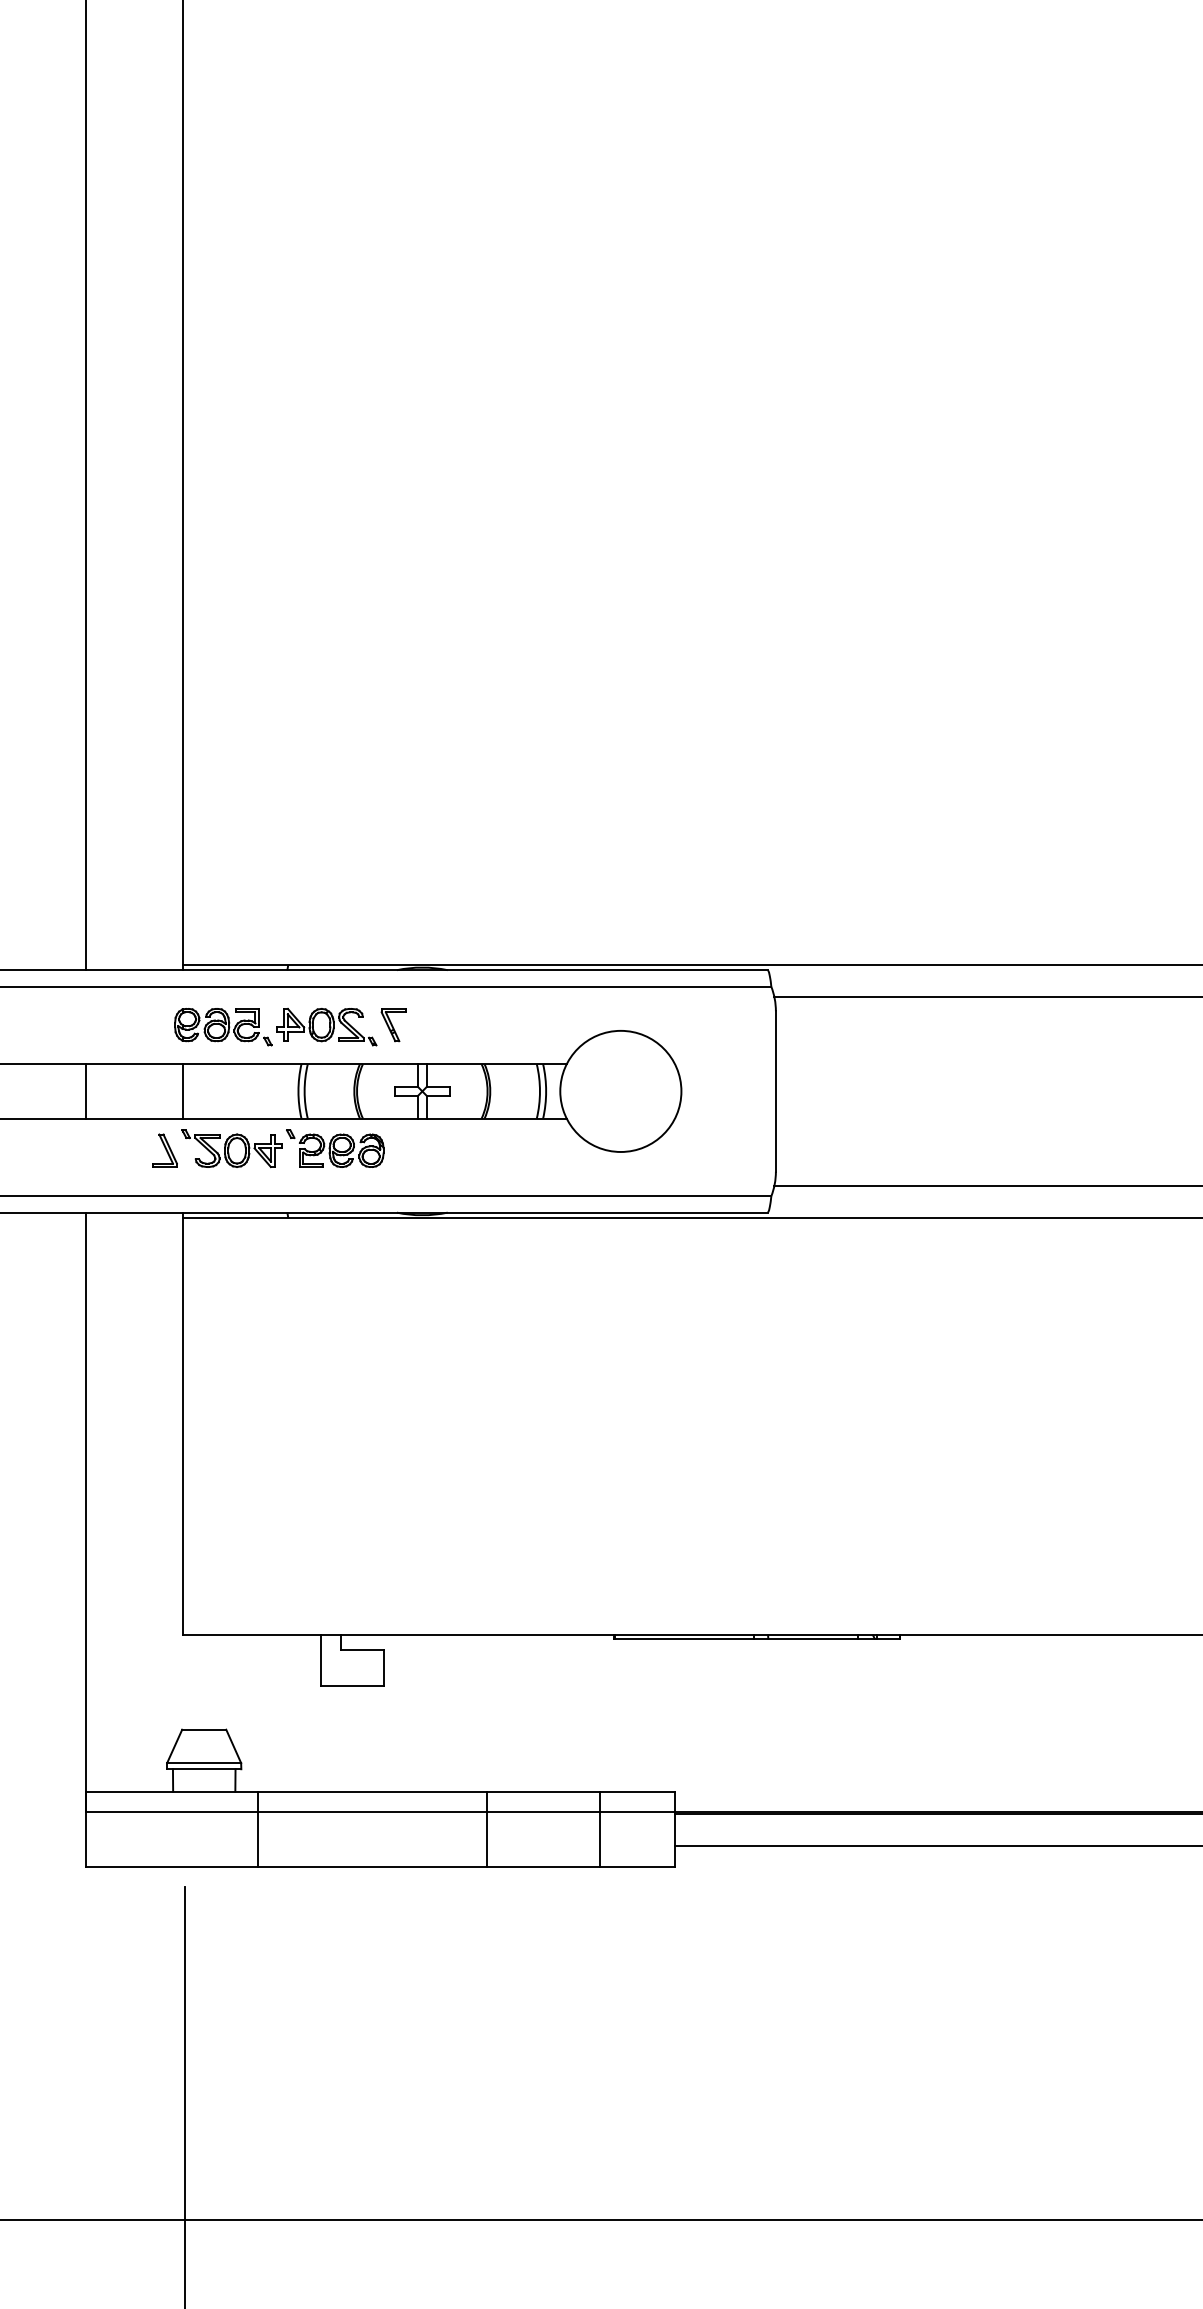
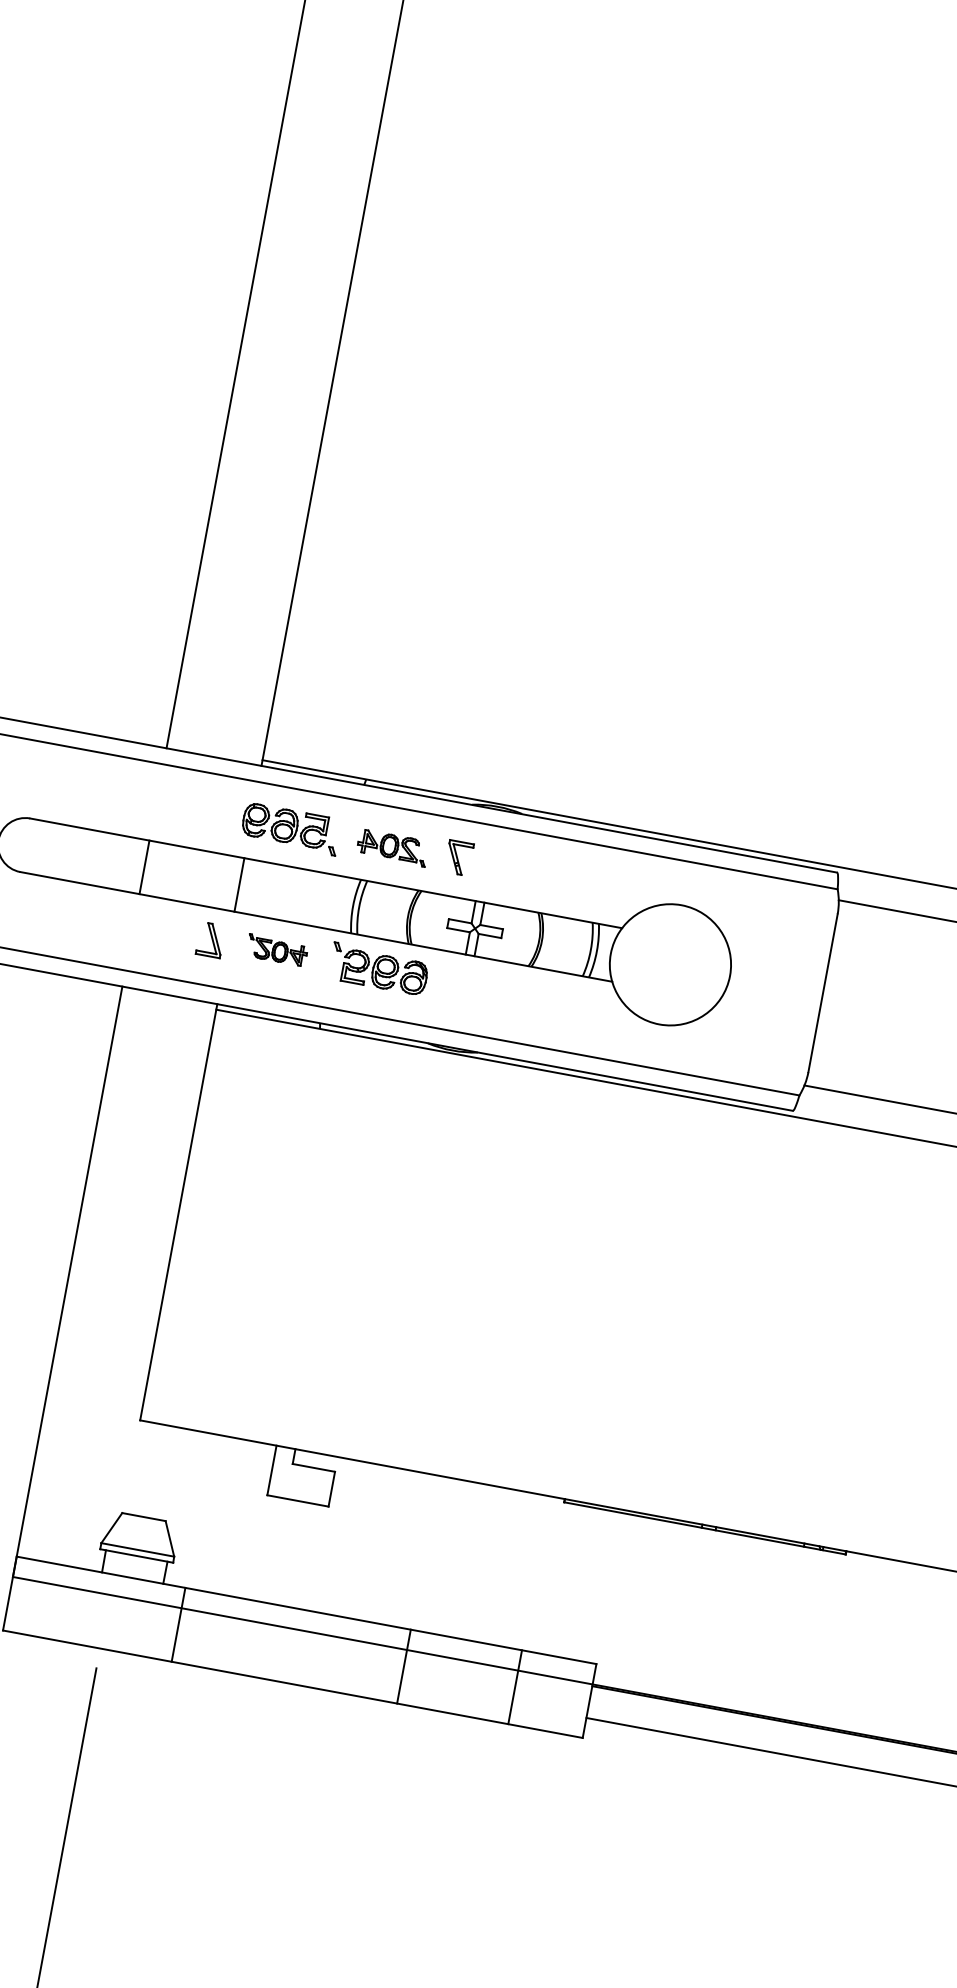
part: (326, 1027) -> (392, 848), size x0.7
part: (231, 1148) -> (276, 949), size x0.6

